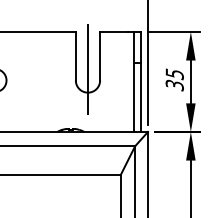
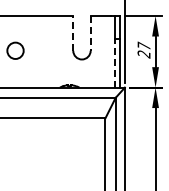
line: (76, 54) -> (73, 32), solid -> dashed
line: (99, 56) -> (90, 33), solid -> dashed
line: (87, 67) -> (81, 41), removed
text: (173, 78) -> (143, 49), 35 -> 27
line: (133, 98) -> (114, 63), solid -> dashed

